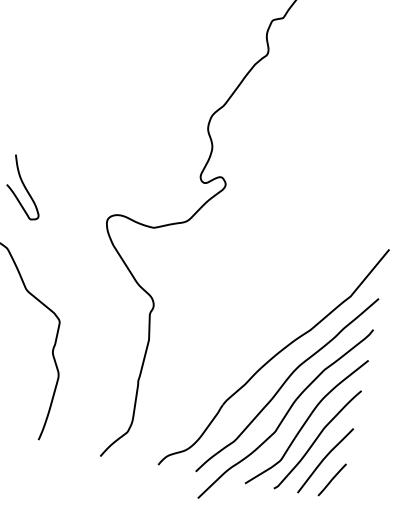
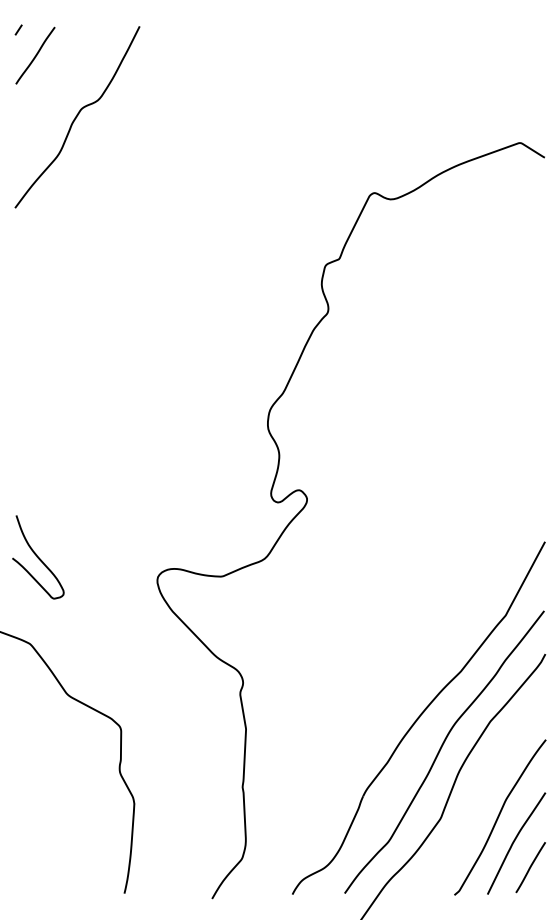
curve: (306, 421) -> (480, 796), removed

